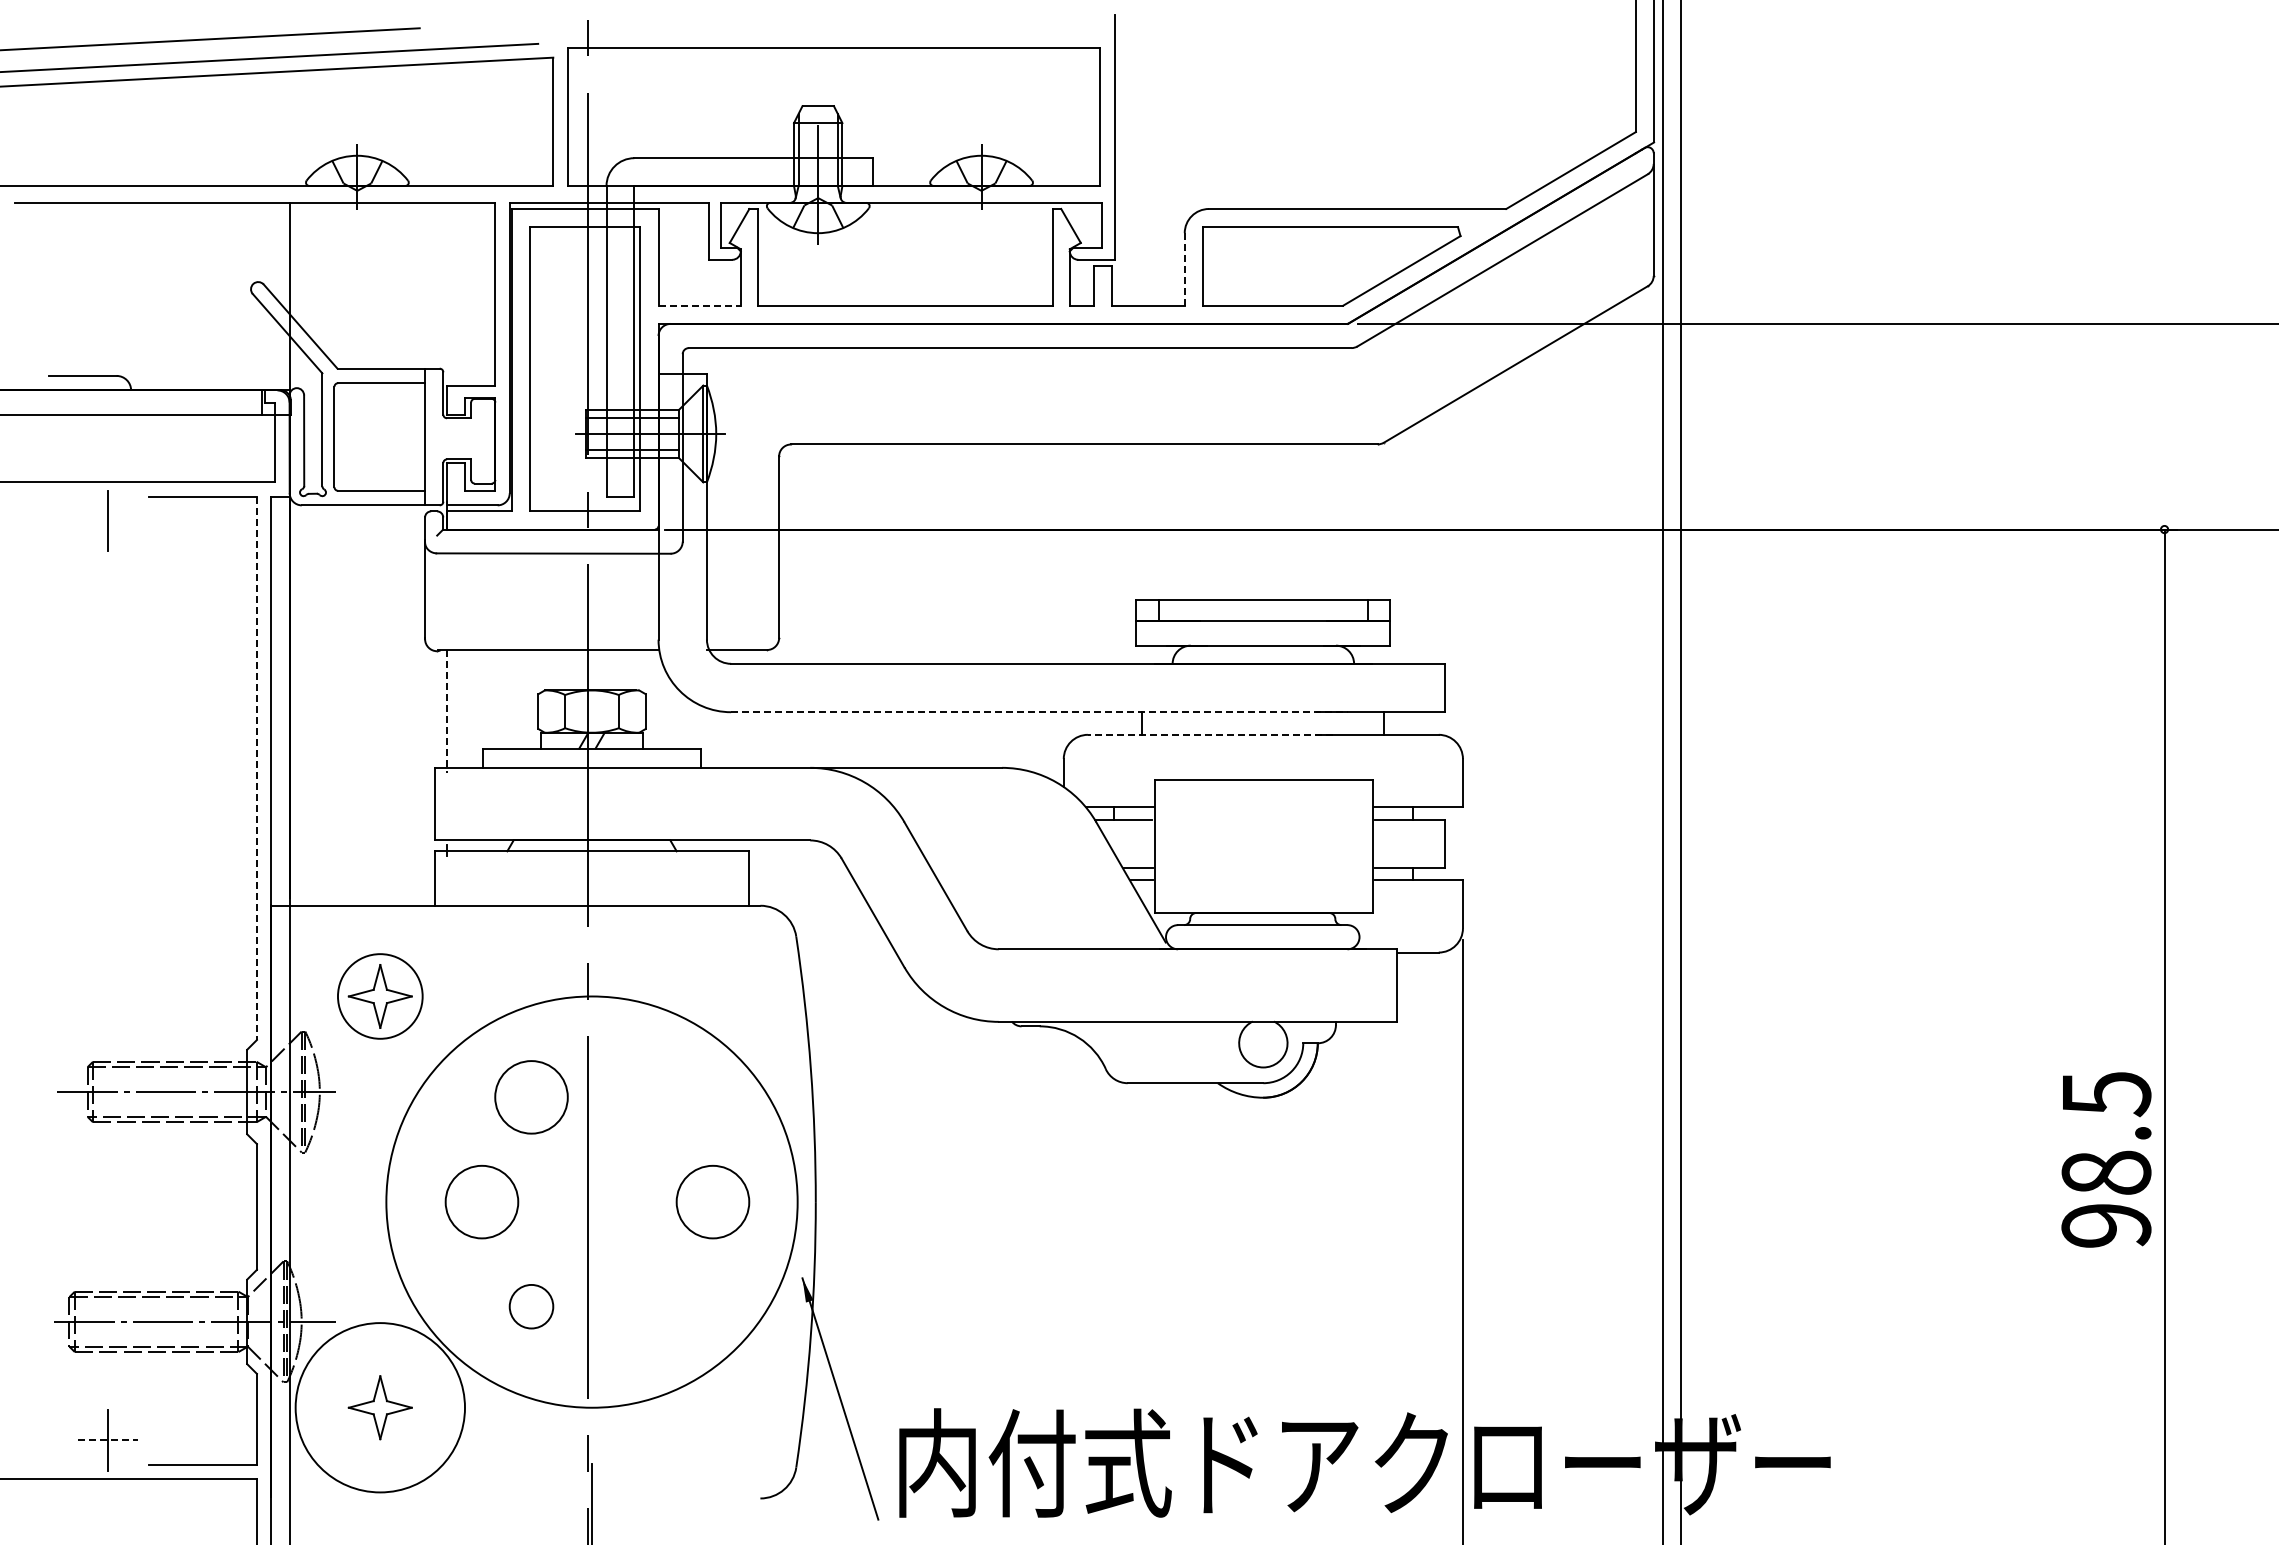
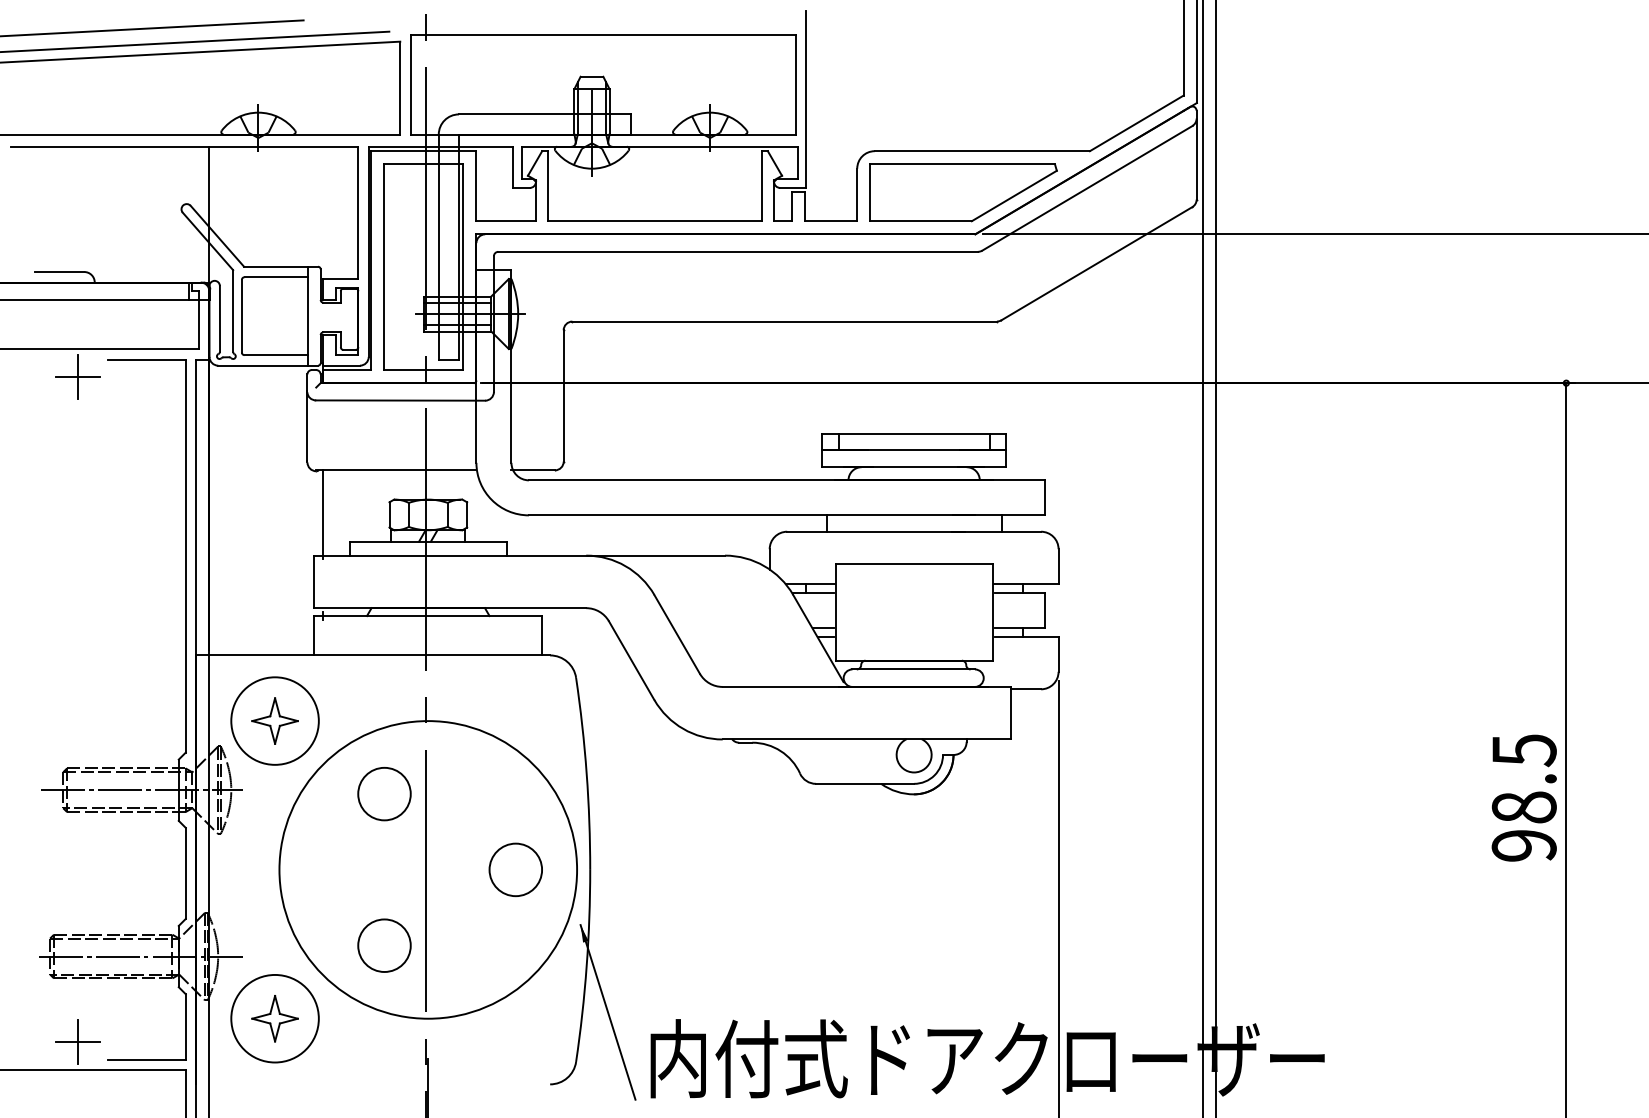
line: (1184, 268) -> (857, 194), dashed -> solid
line: (700, 305) -> (506, 221), dashed -> solid
line: (107, 521) -> (77, 377), added
line: (446, 711) -> (322, 514), dashed -> solid
line: (1039, 712) -> (752, 515), dashed -> solid
line: (1210, 734) -> (875, 531), dashed -> solid
line: (256, 768) -> (185, 556), dashed -> solid
circle: (379, 995) -> (274, 720), size x1.43
text: (2106, 1159) -> (1524, 797), moved
circle: (481, 1202) -> (348, 870), removed
circle: (531, 1306) -> (384, 945), size x1.67
circle: (379, 1407) -> (274, 1018), size x0.71
line: (108, 1440) -> (78, 1042), dashed -> solid

